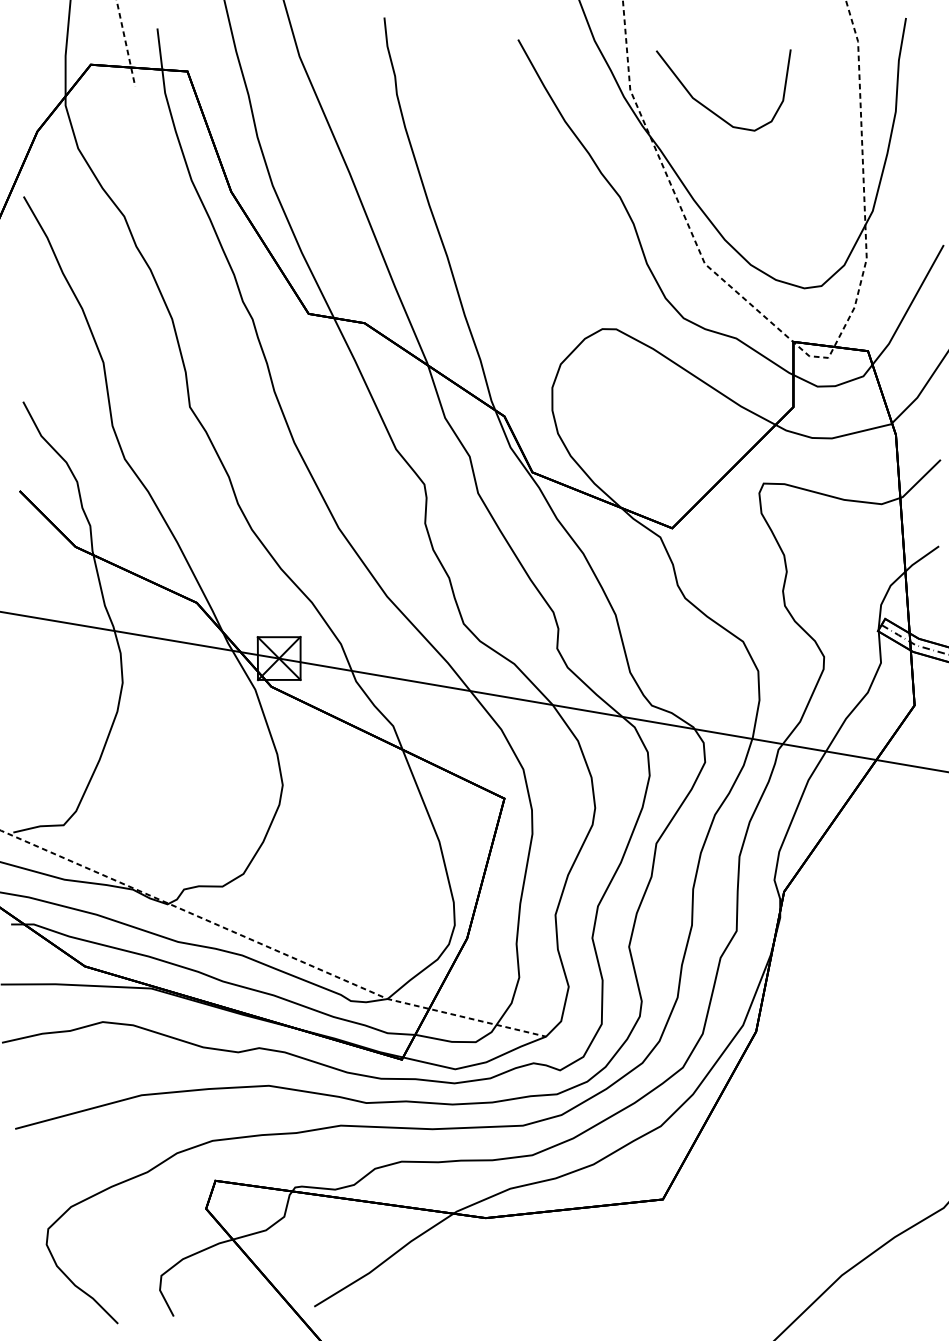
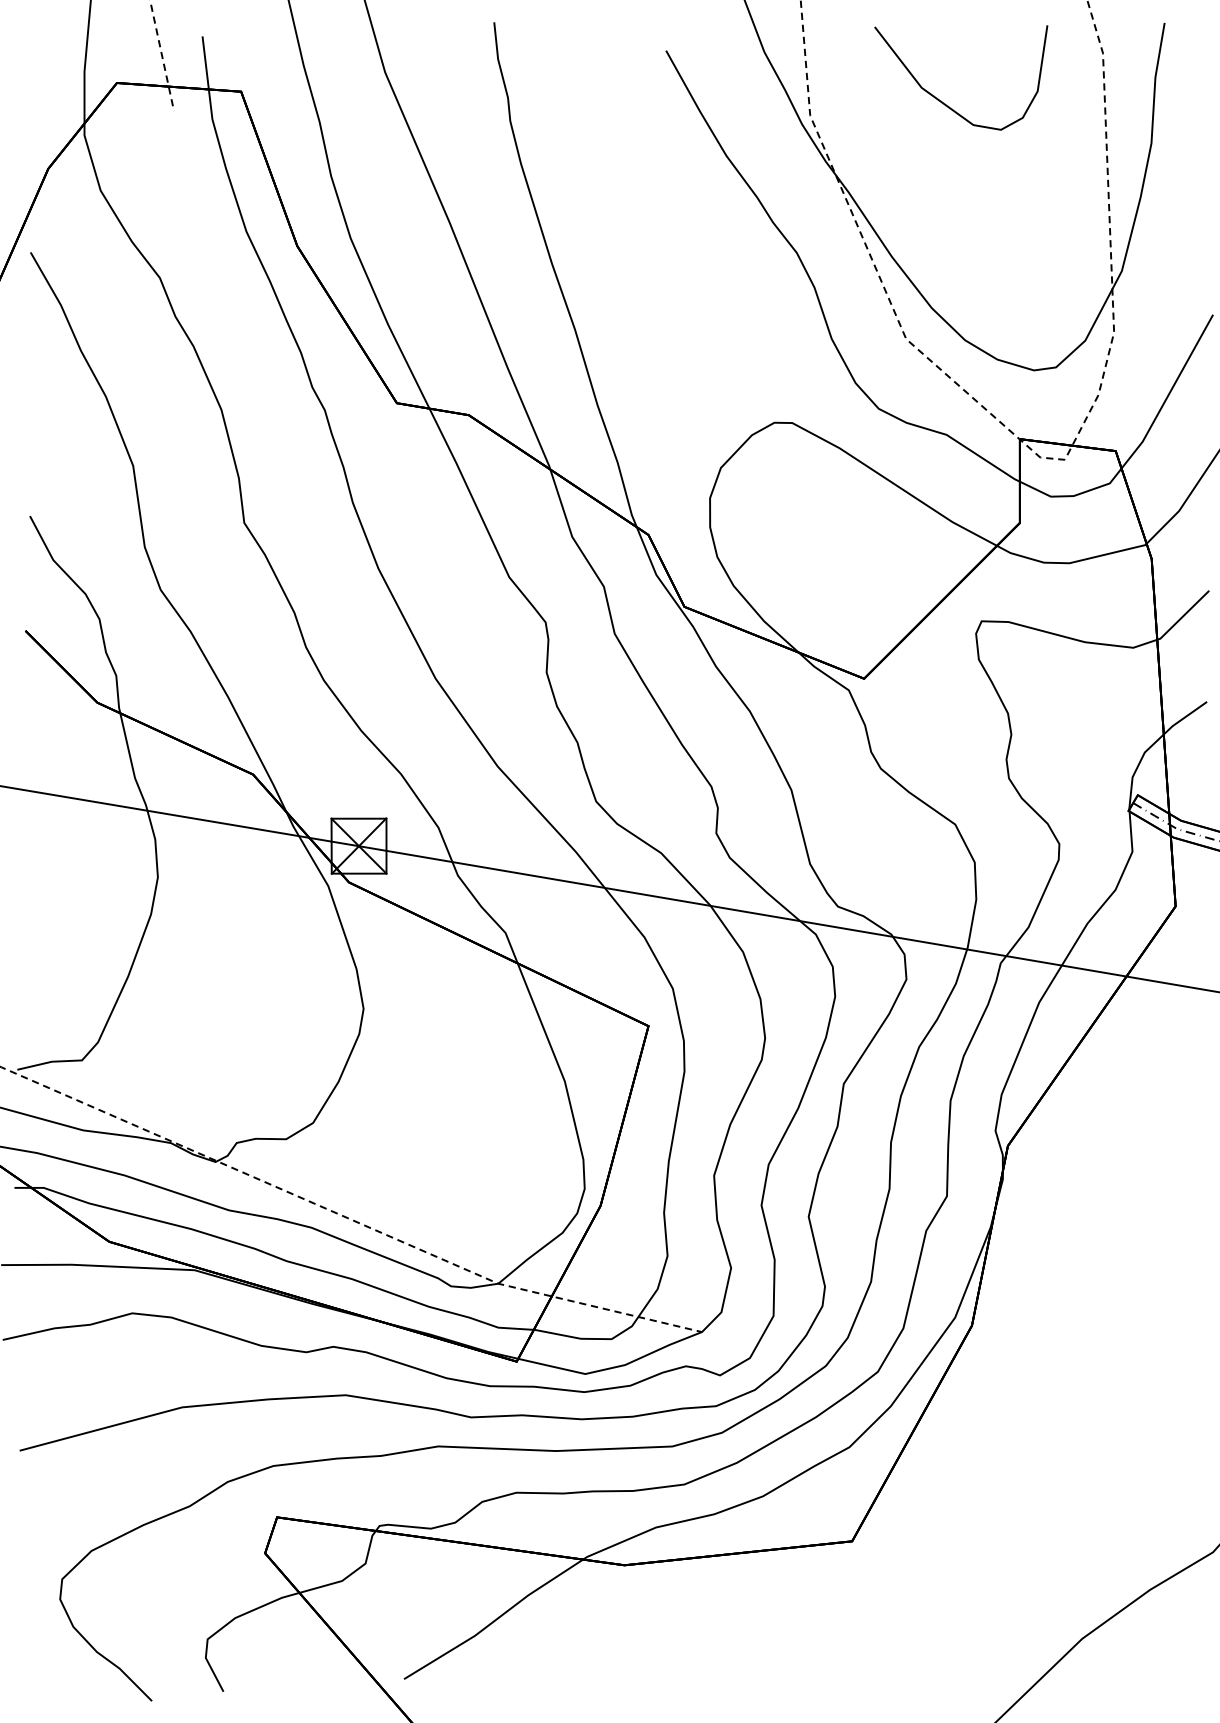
curve: (708, 107) -> (941, 100), moved

